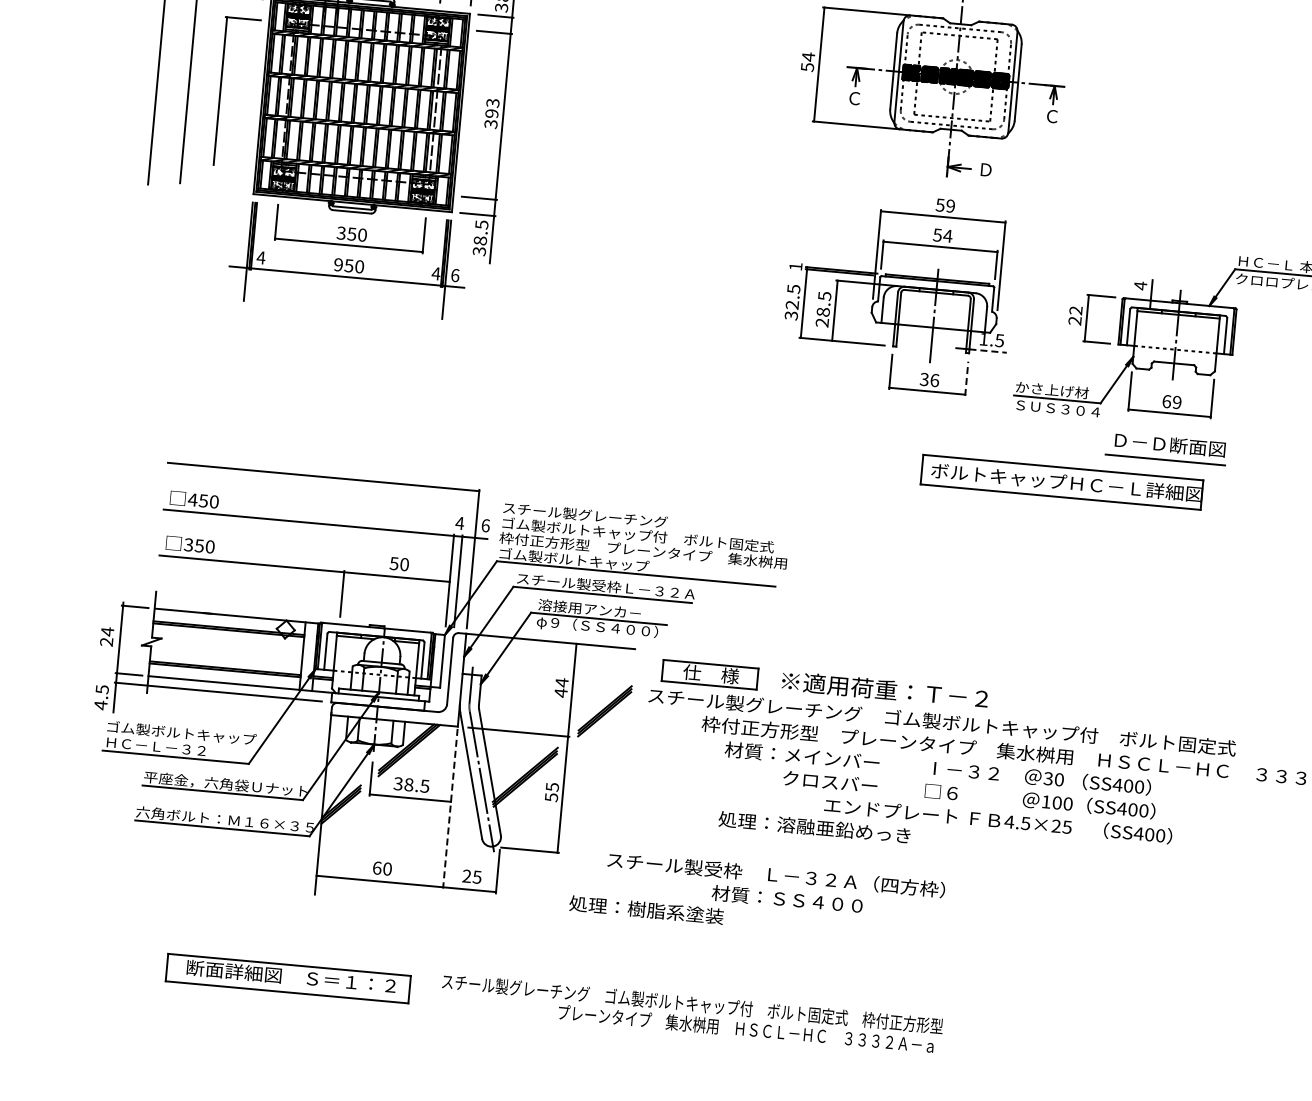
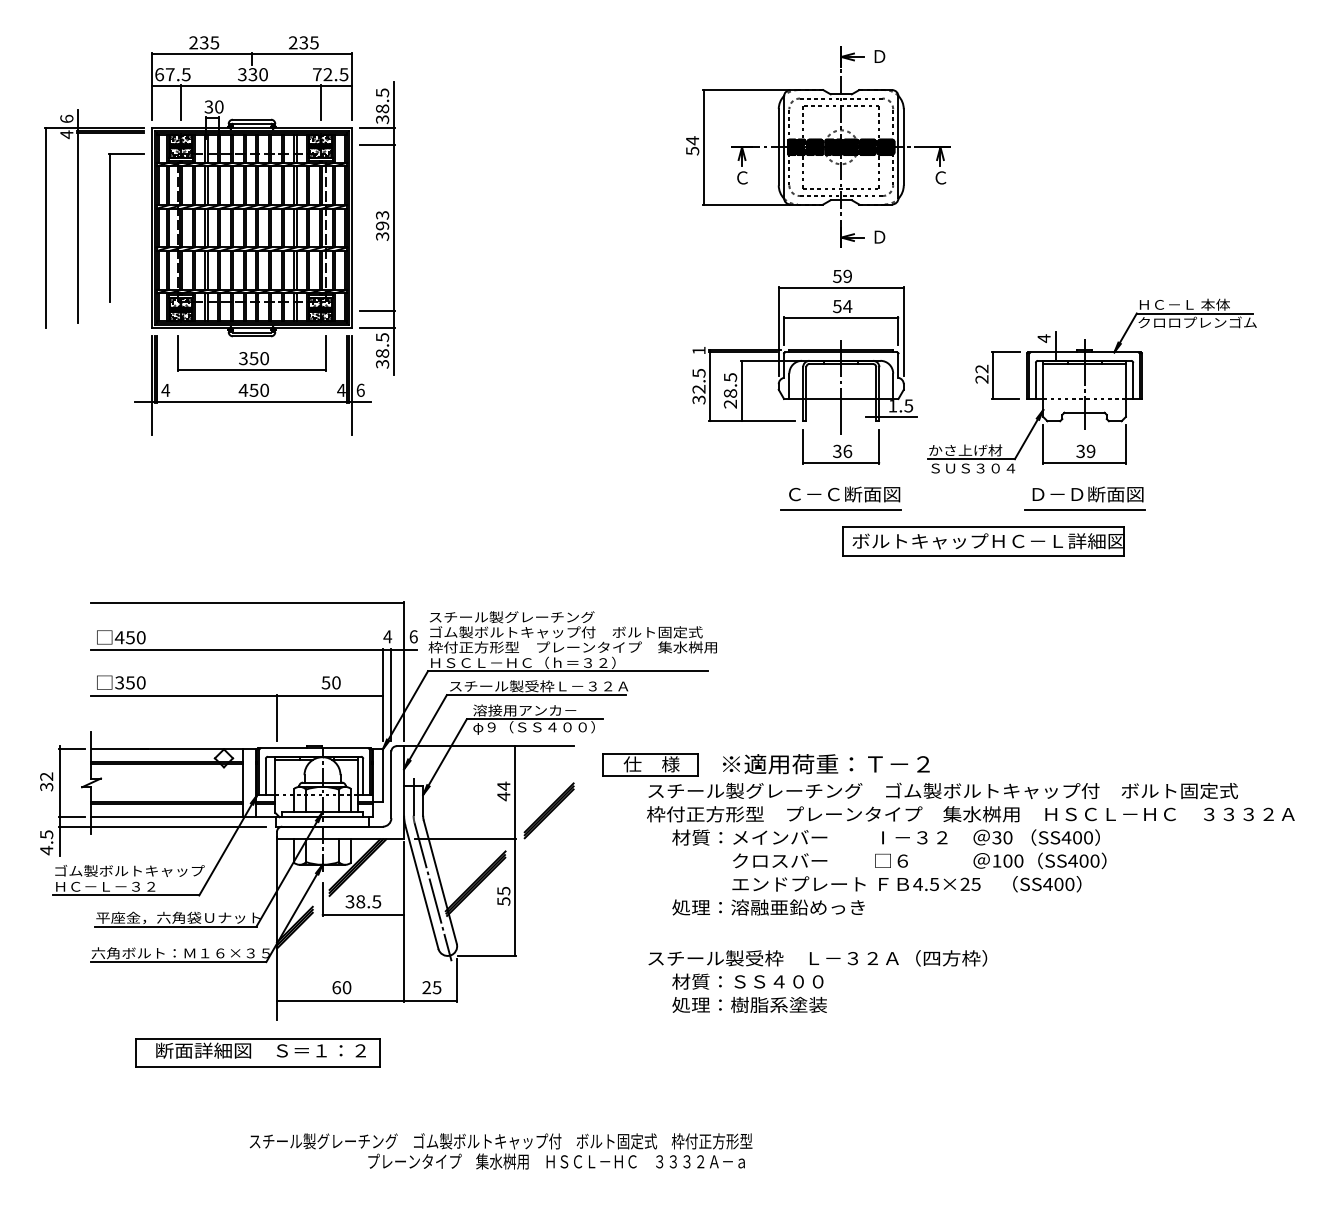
text: (338, 264) -> (243, 389), 950 -> 450
line: (988, 351) -> (898, 417), dashed -> solid
line: (966, 378) -> (879, 446), dashed -> solid
text: (1166, 400) -> (1080, 450), 69 -> 39
part: (923, 426) -> (840, 498), added
text: (591, 561) -> (522, 662), ゴム製ボルトキャップ -> ＨＳＣＬ－ＨＣ（ｈ＝３２）
text: (106, 636) -> (46, 781), 24 -> 32
text: (941, 721) -> (942, 790), moved
line: (450, 809) -> (404, 922), dashed -> solid
text: (997, 821) -> (906, 884), moved
text: (776, 875) -> (817, 958), moved
text: (646, 909) -> (749, 1004), moved
part: (287, 978) -> (257, 1052), moved
text: (692, 1014) -> (501, 1151), moved

